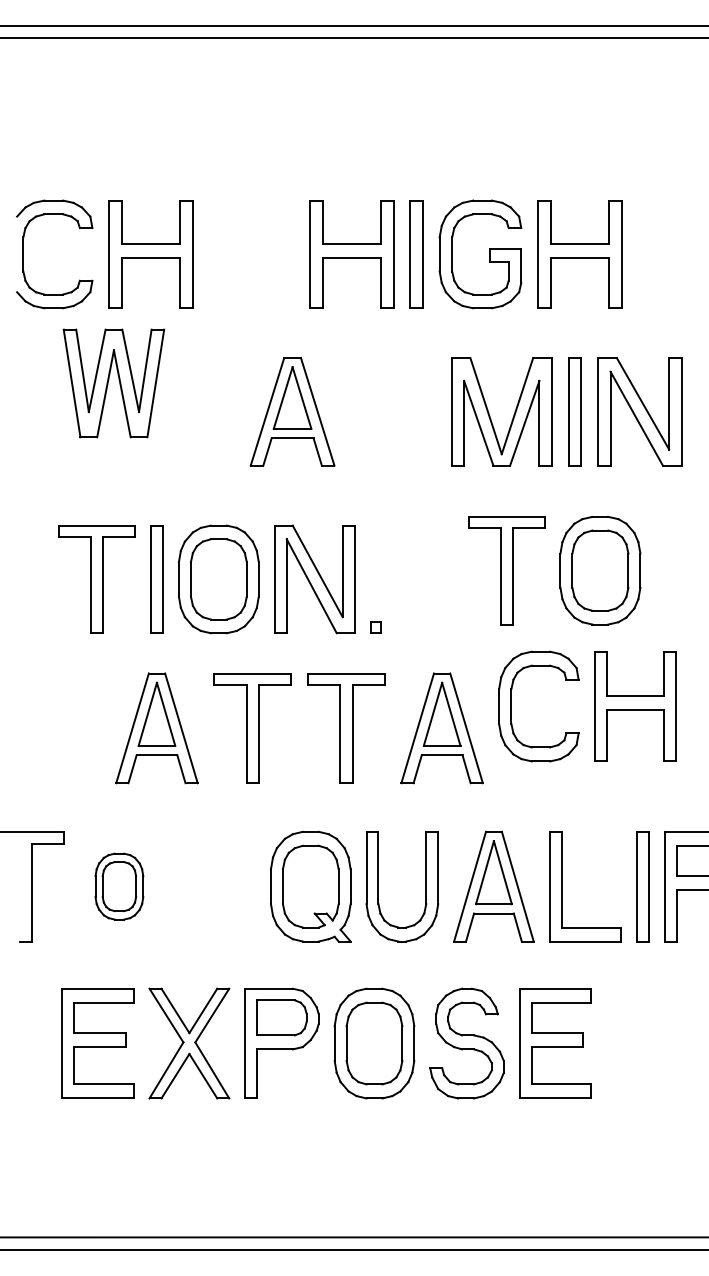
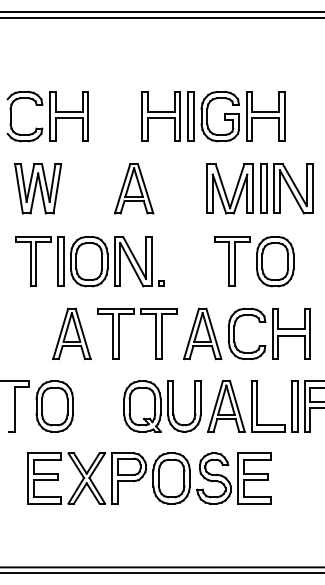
part: (114, 382) -> (38, 188), moved
part: (219, 579) -> (89, 261), moved
part: (585, 705) -> (268, 333), moved
part: (119, 886) -> (54, 406), size x1.67

